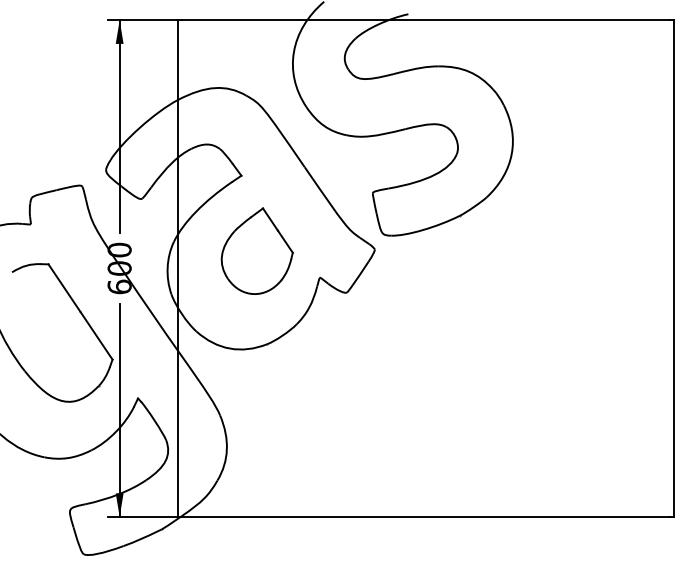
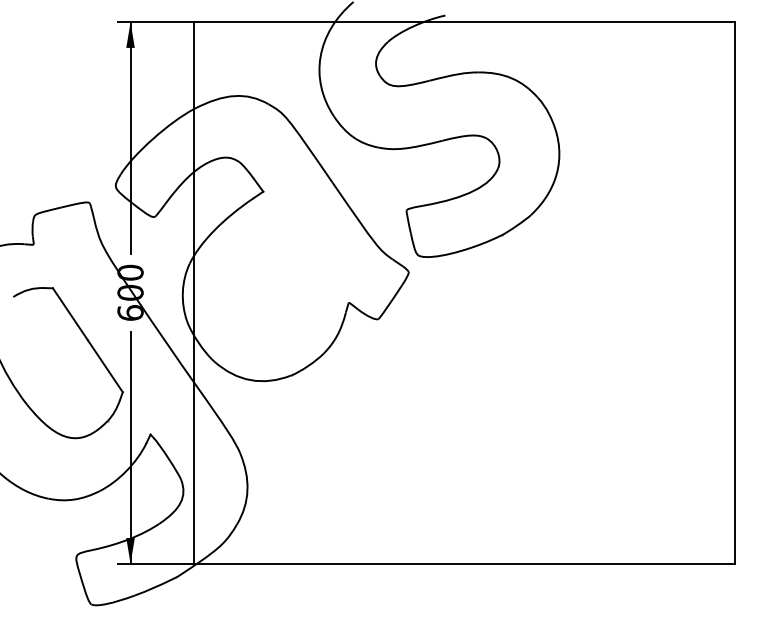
part: (257, 250) -> (280, 273), removed

